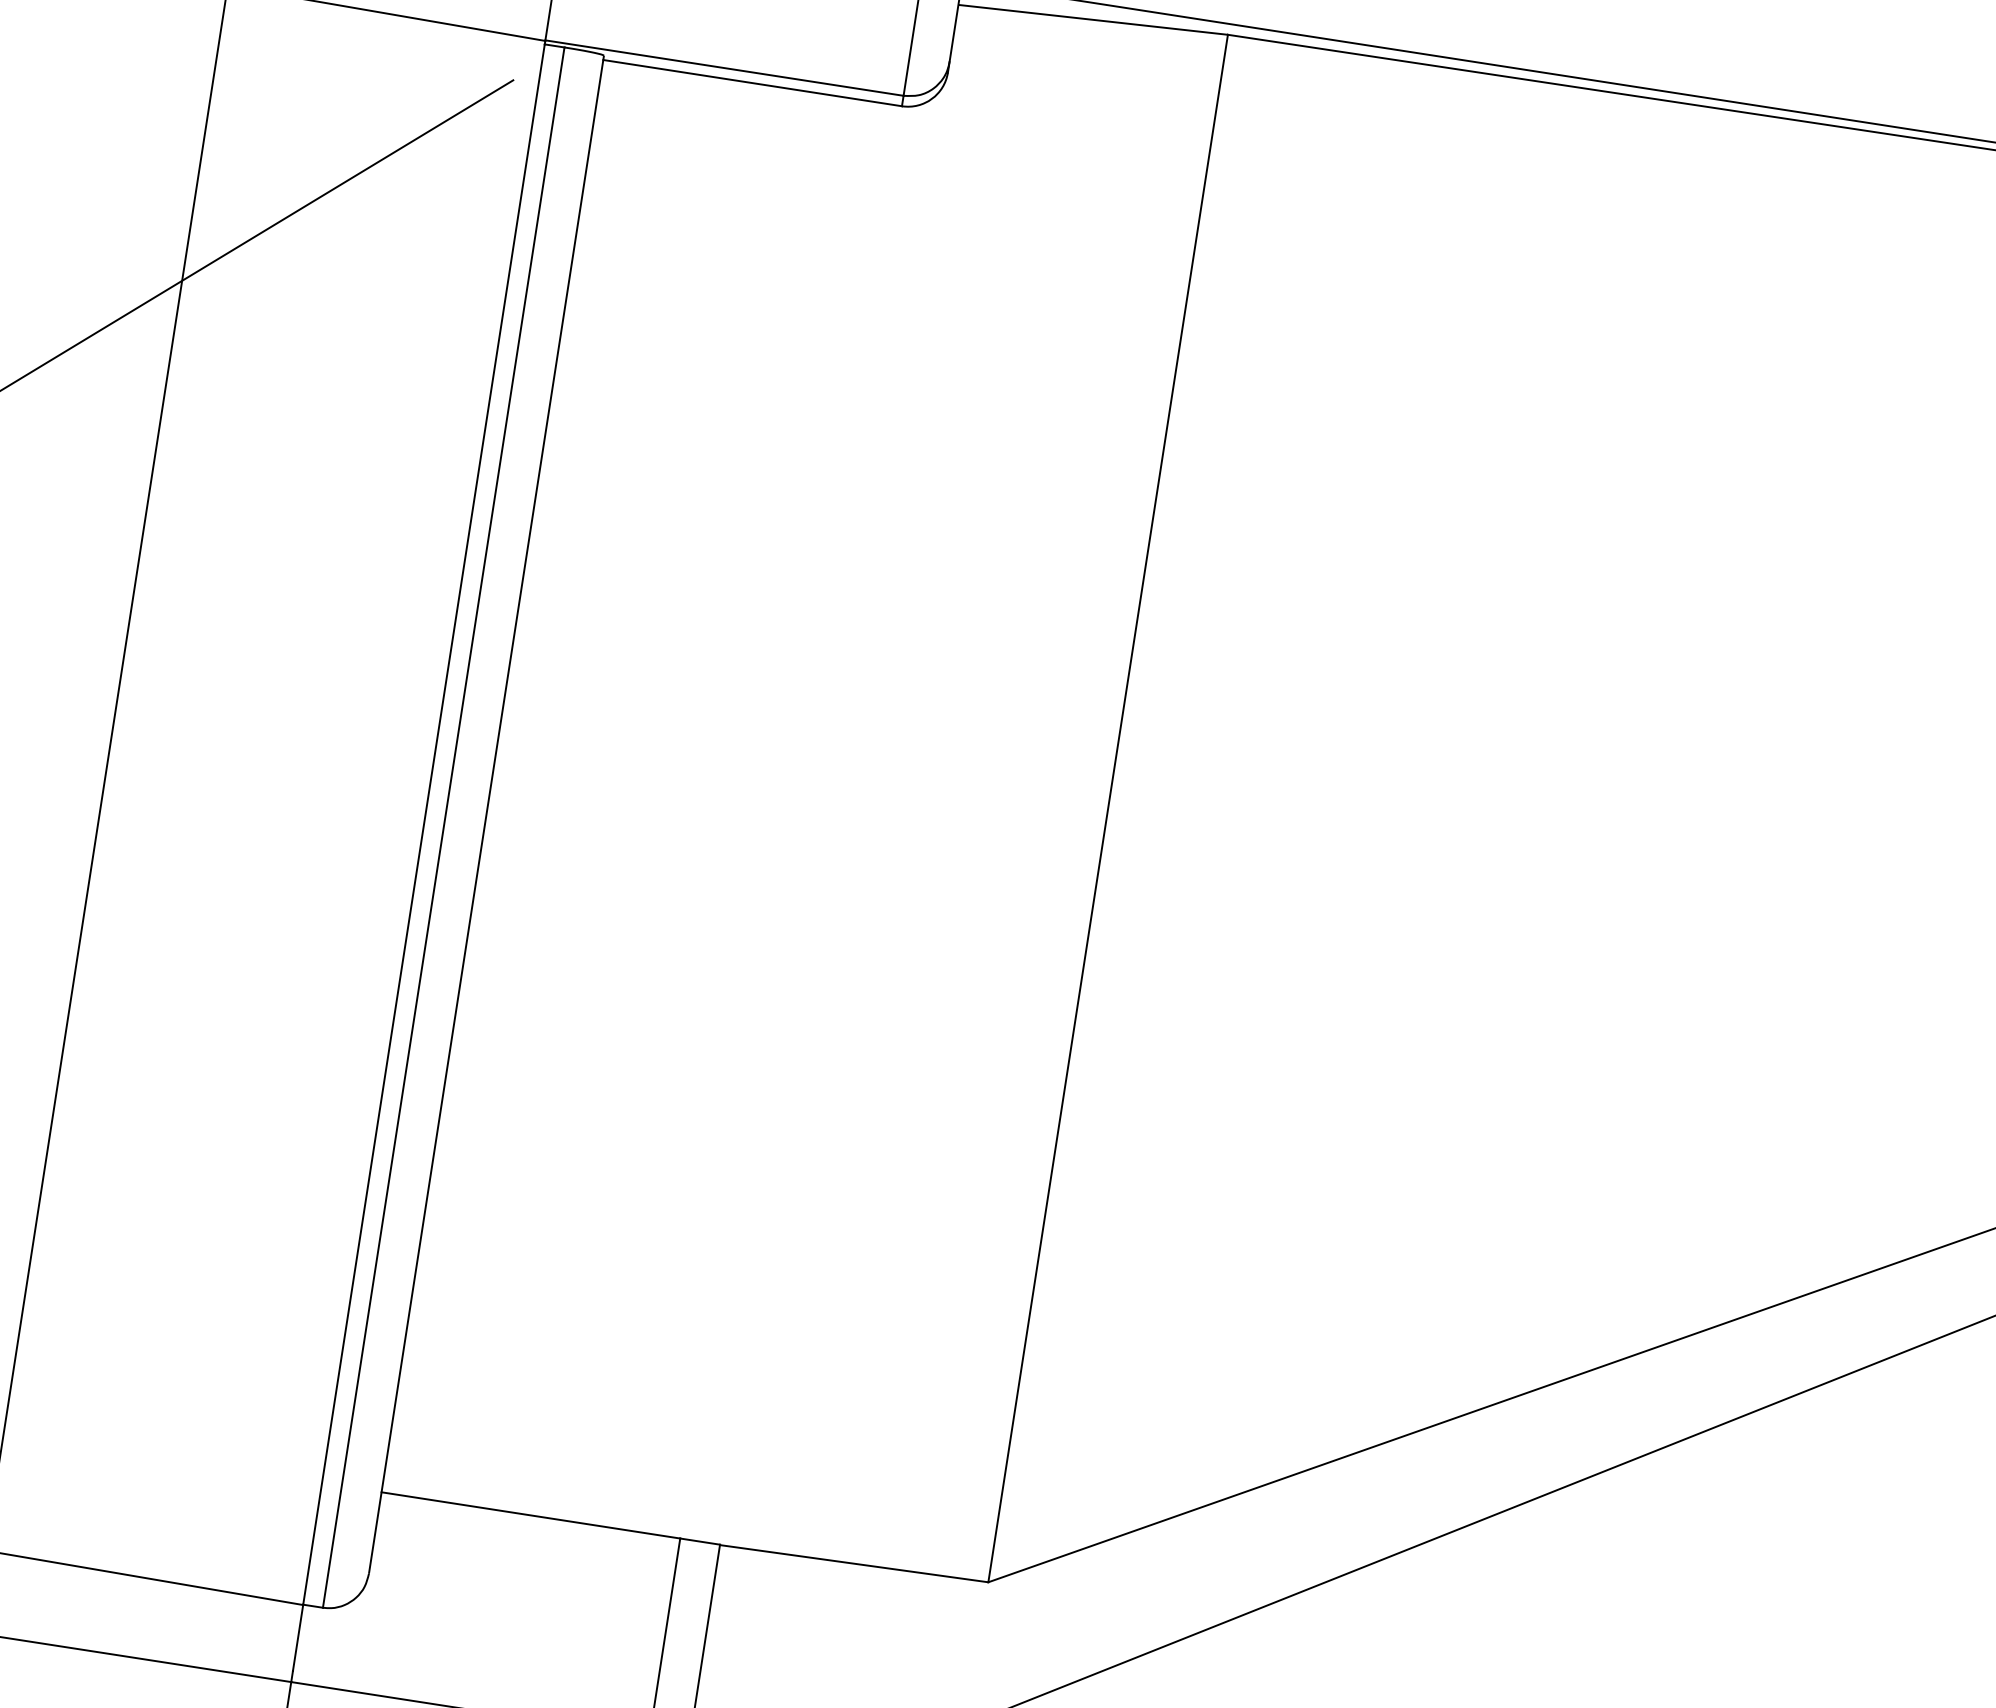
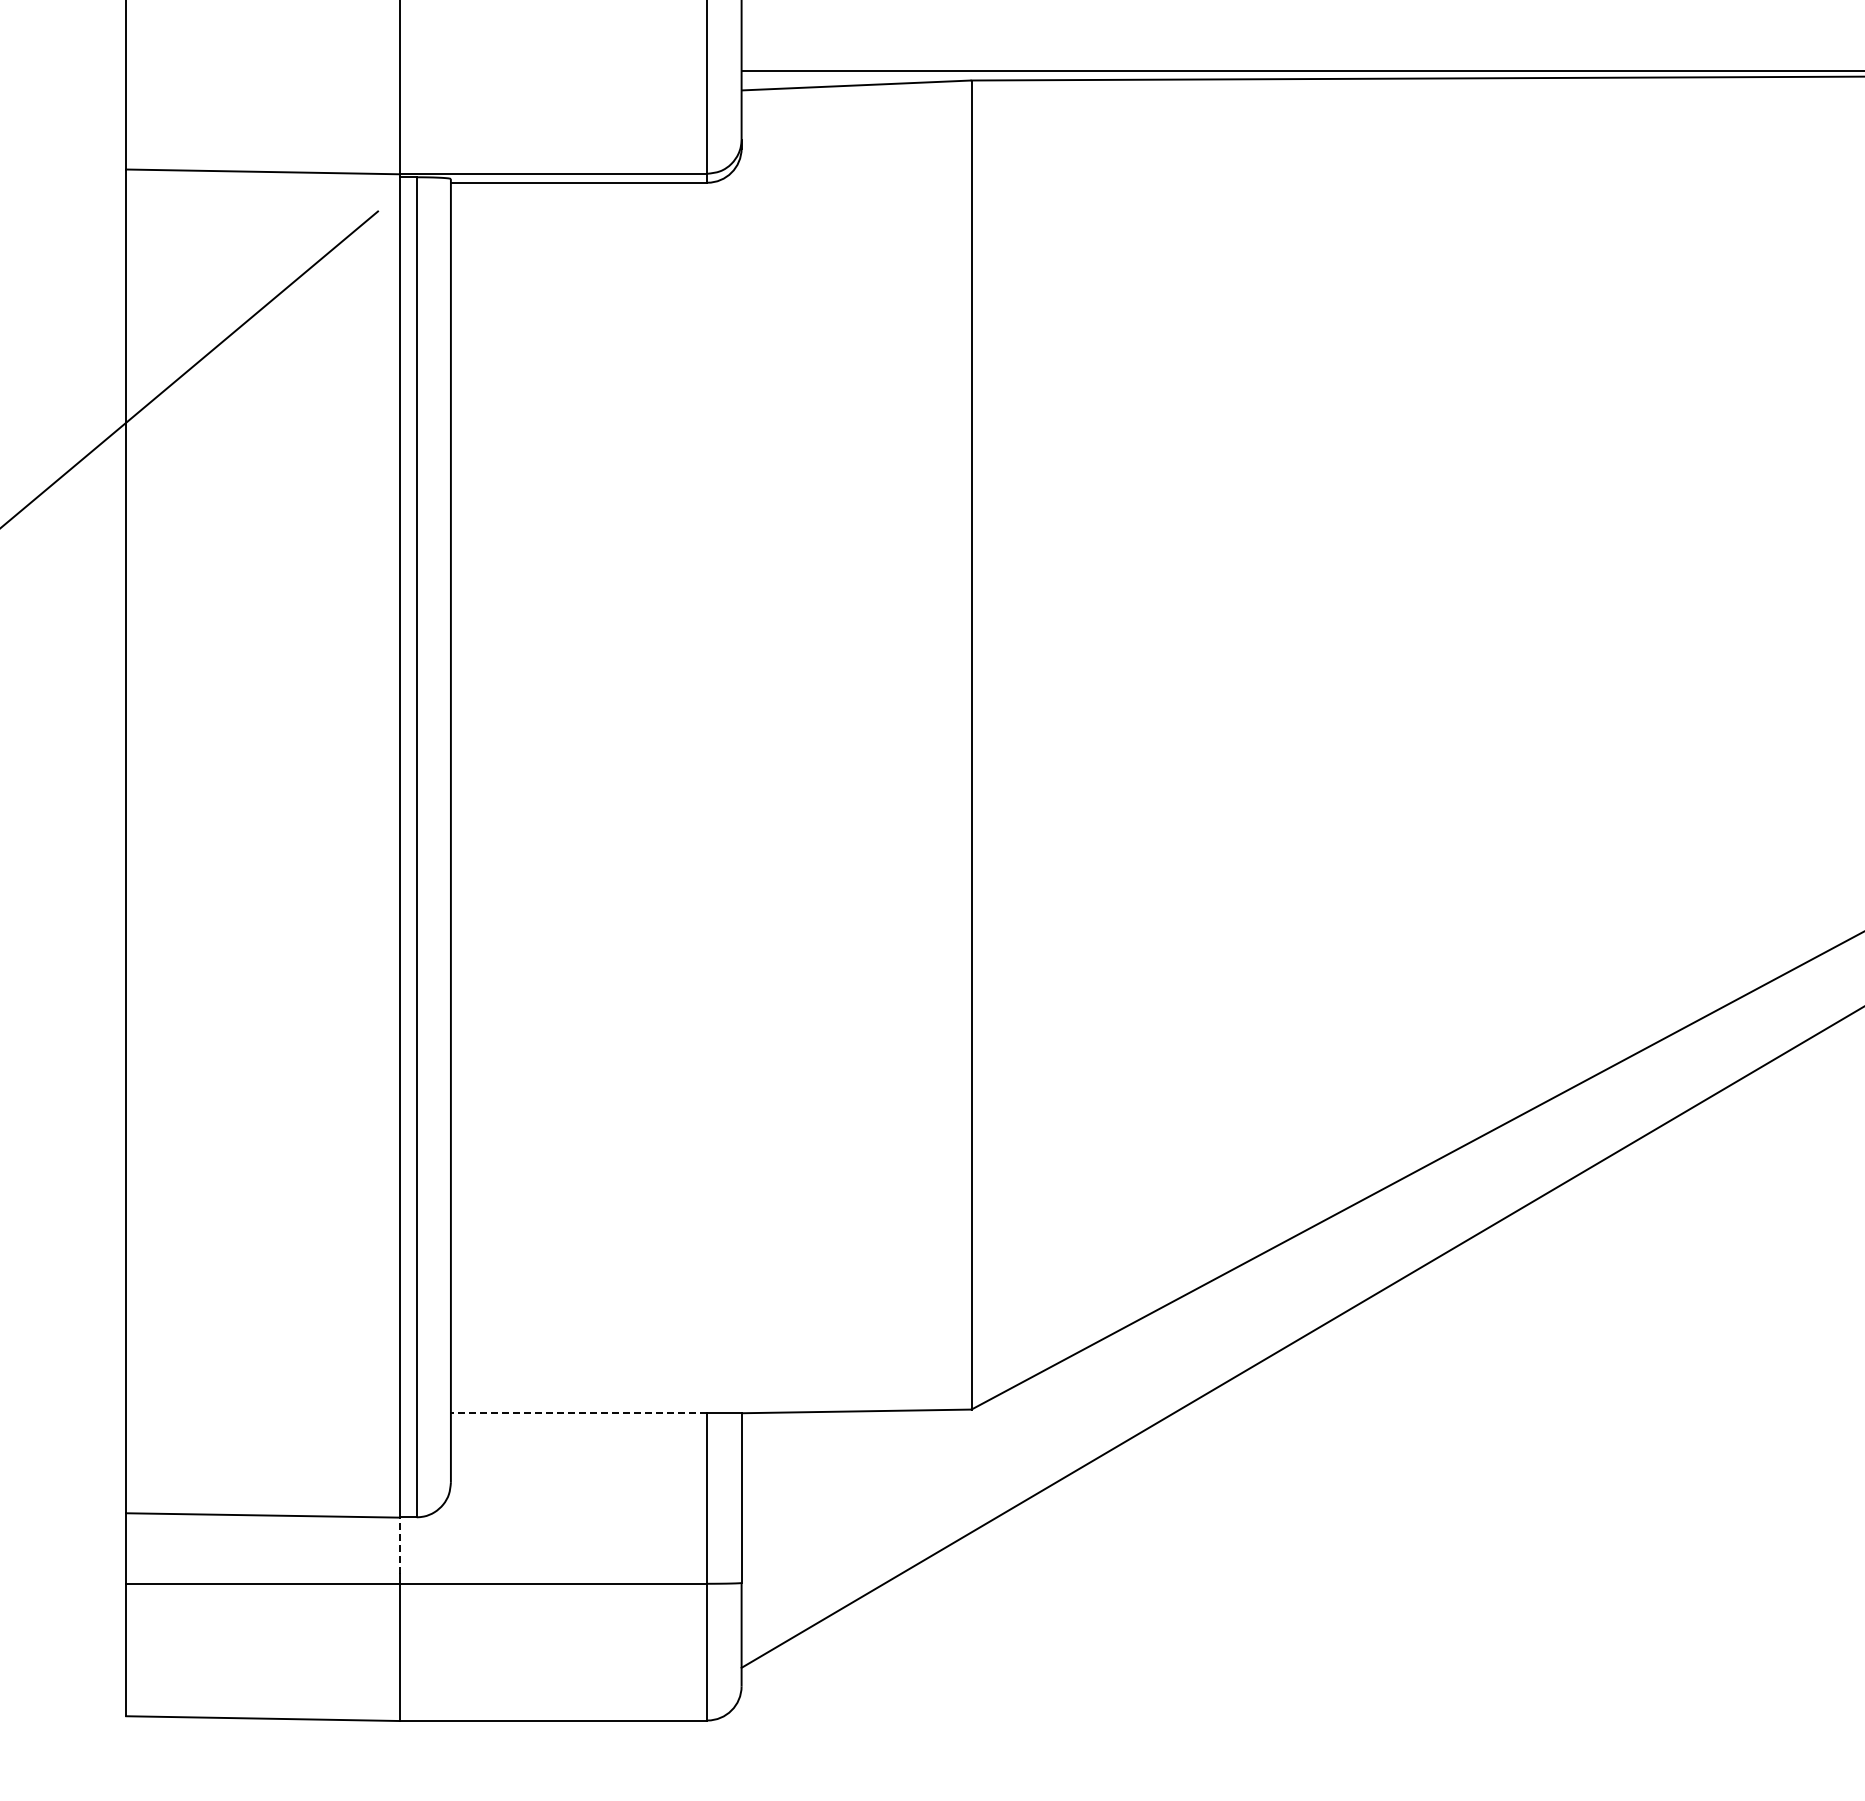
line: (530, 1514) -> (578, 1412), solid -> dashed
line: (297, 1637) -> (399, 1545), solid -> dashed

